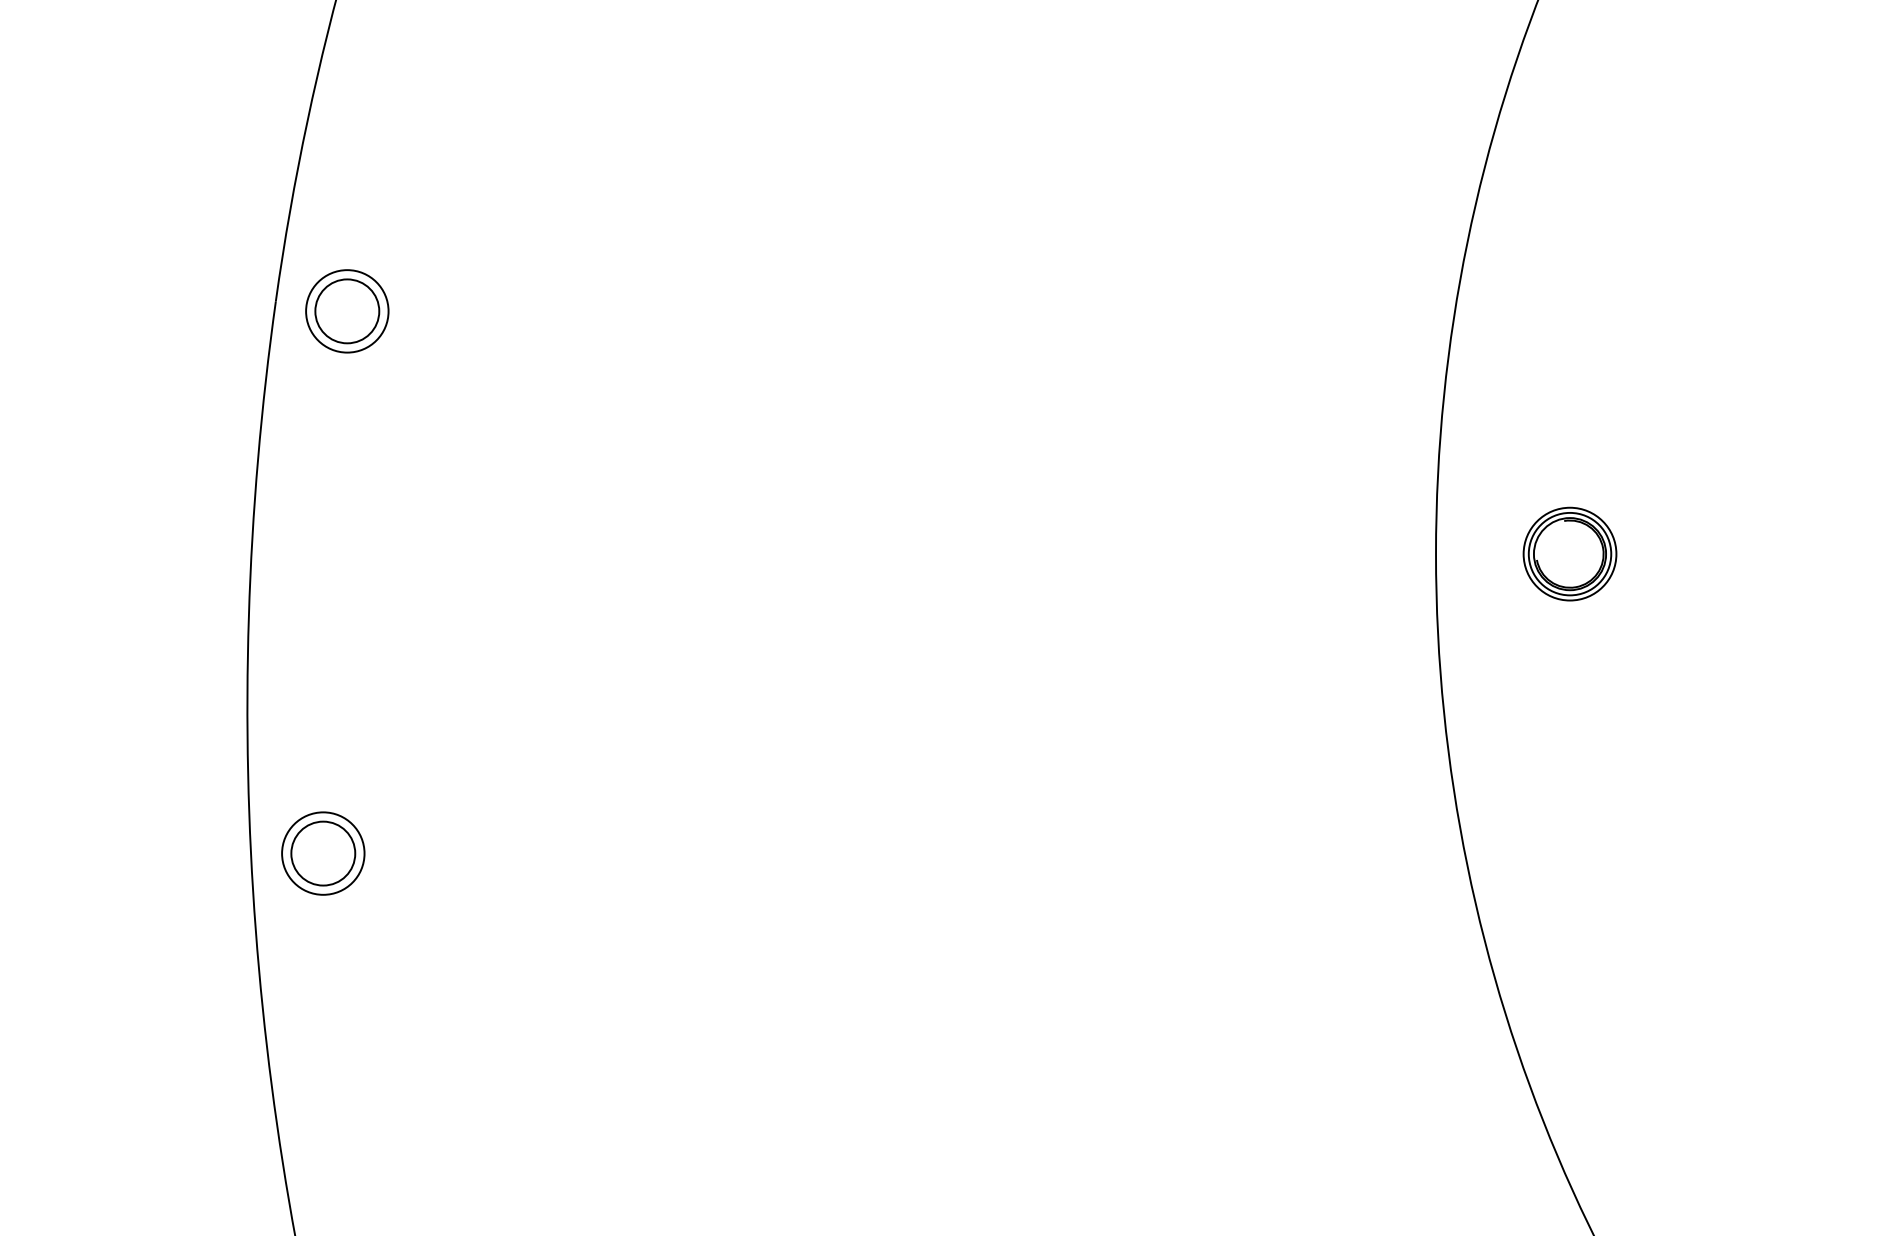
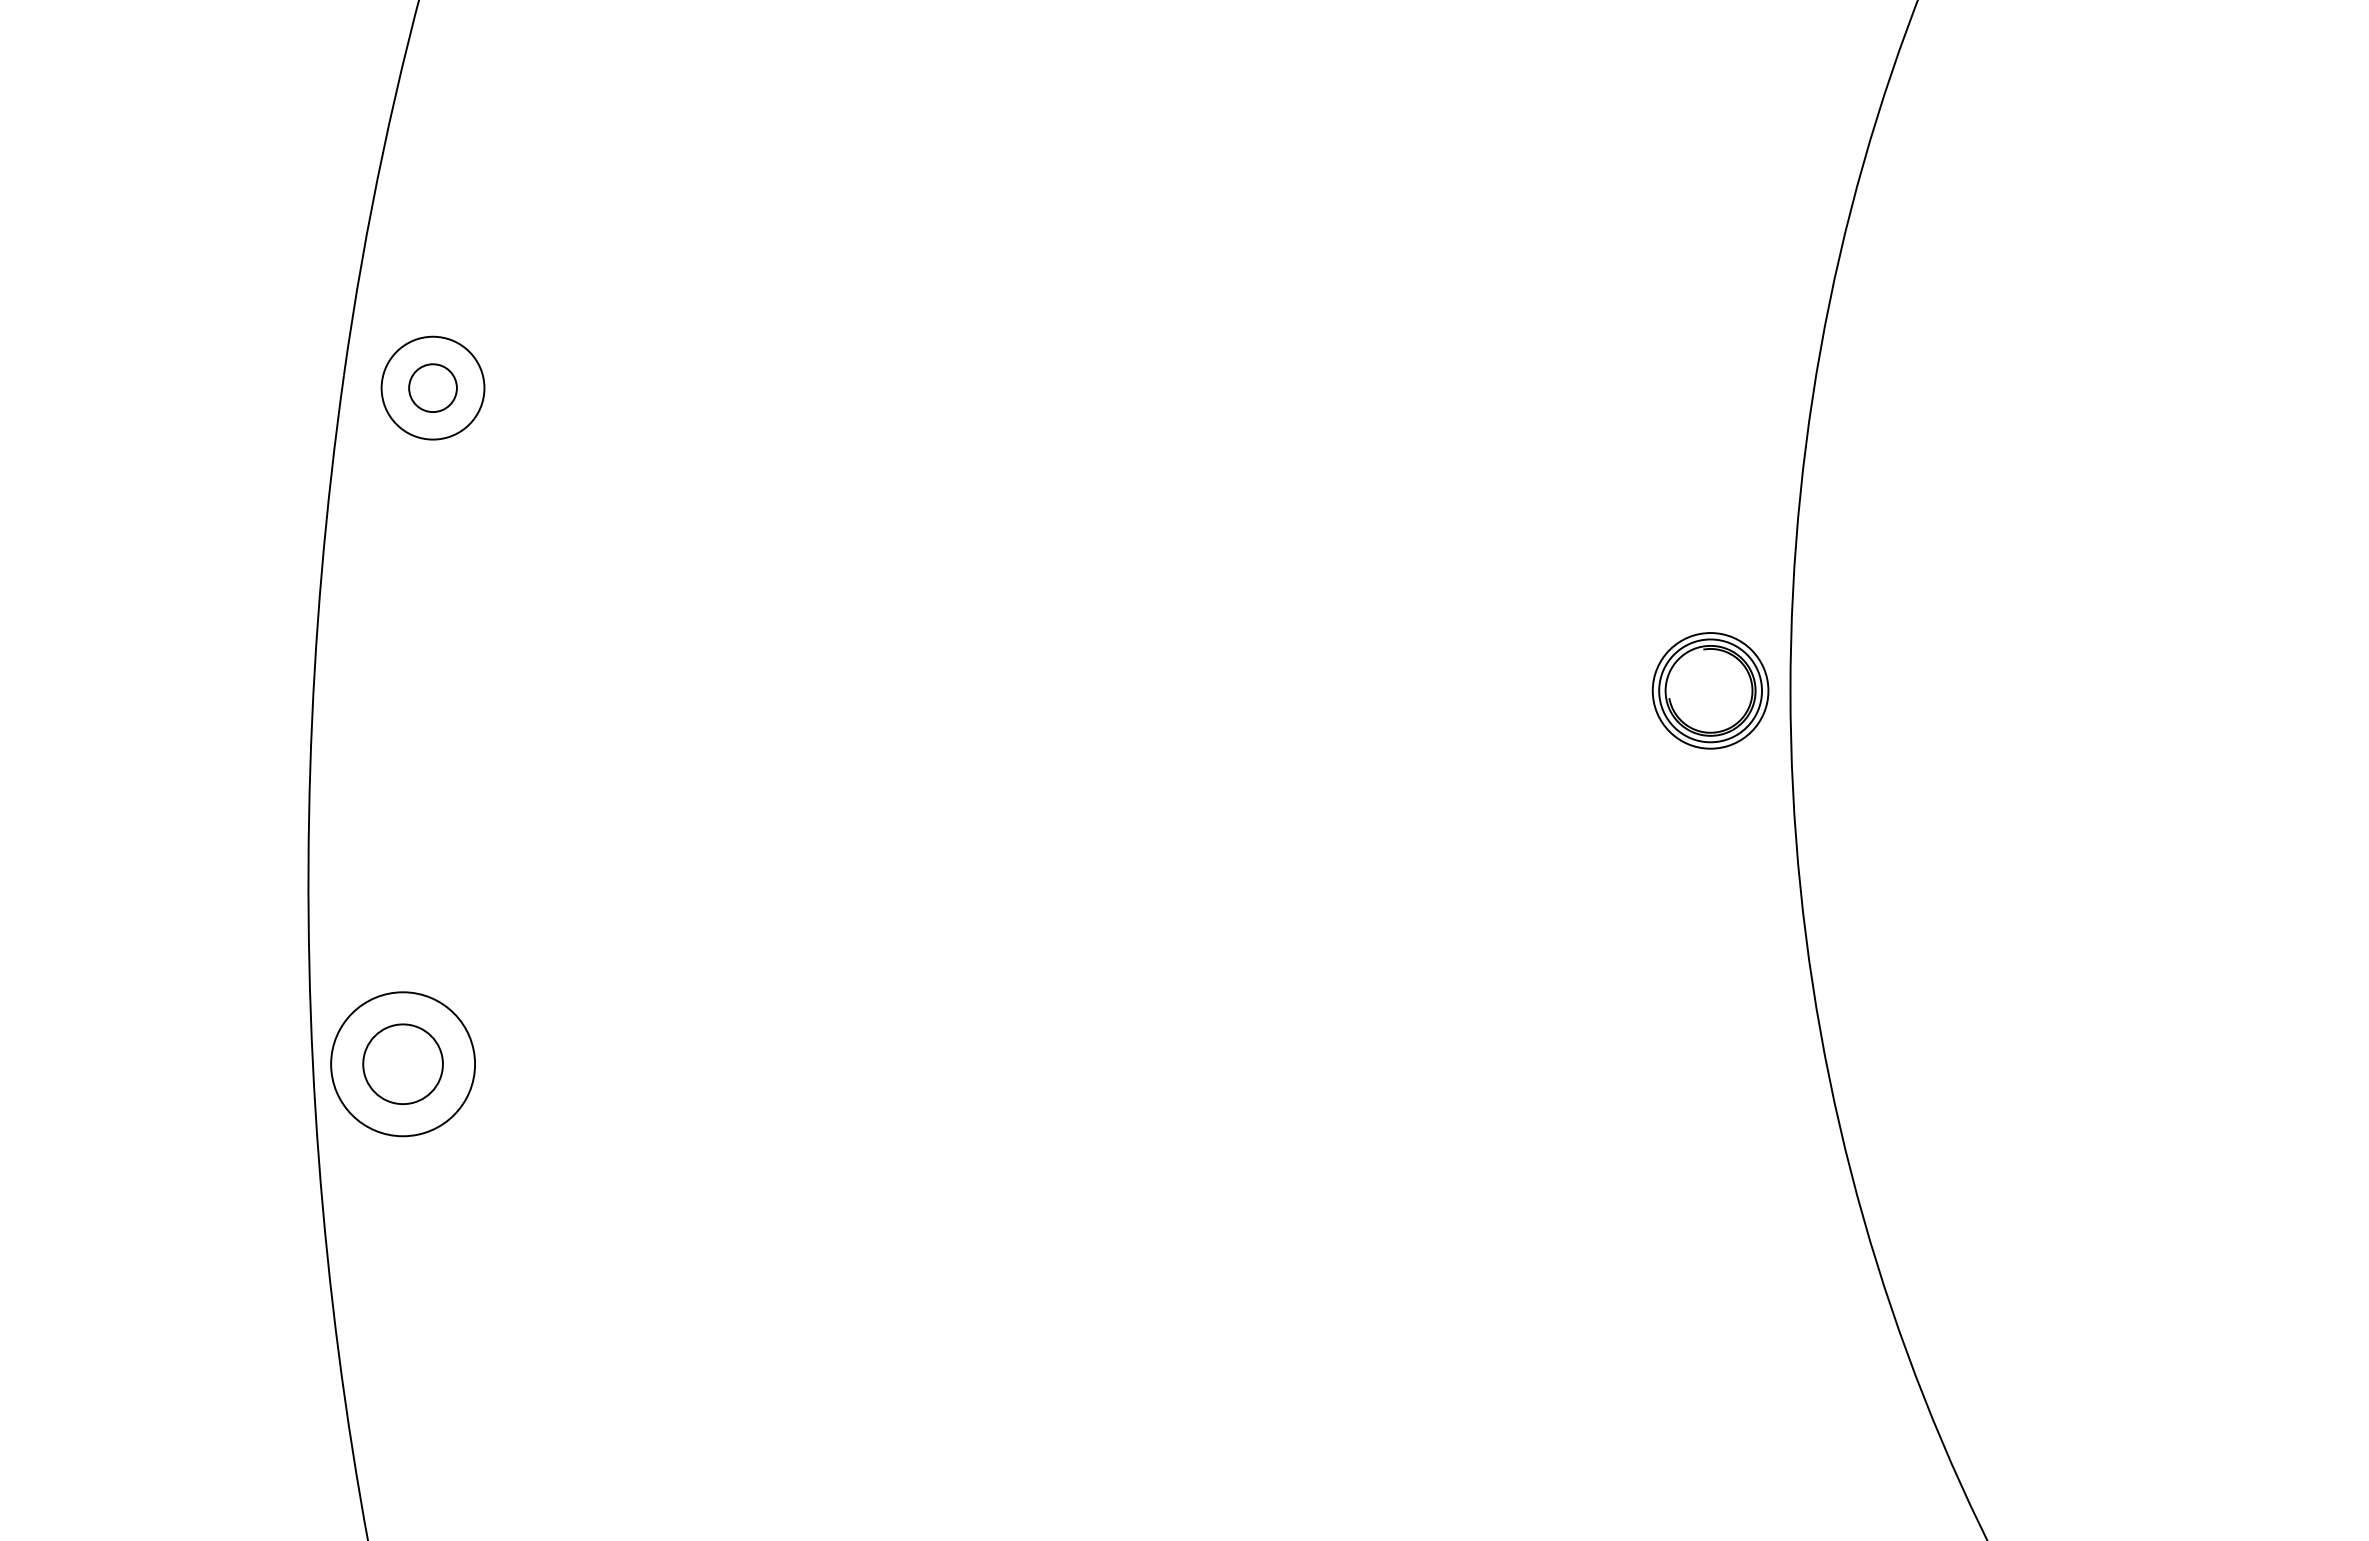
circle: (346, 311) -> (432, 388), size x0.6
part: (1569, 553) -> (1710, 690), moved
circle: (322, 852) -> (402, 1063), size x1.4

